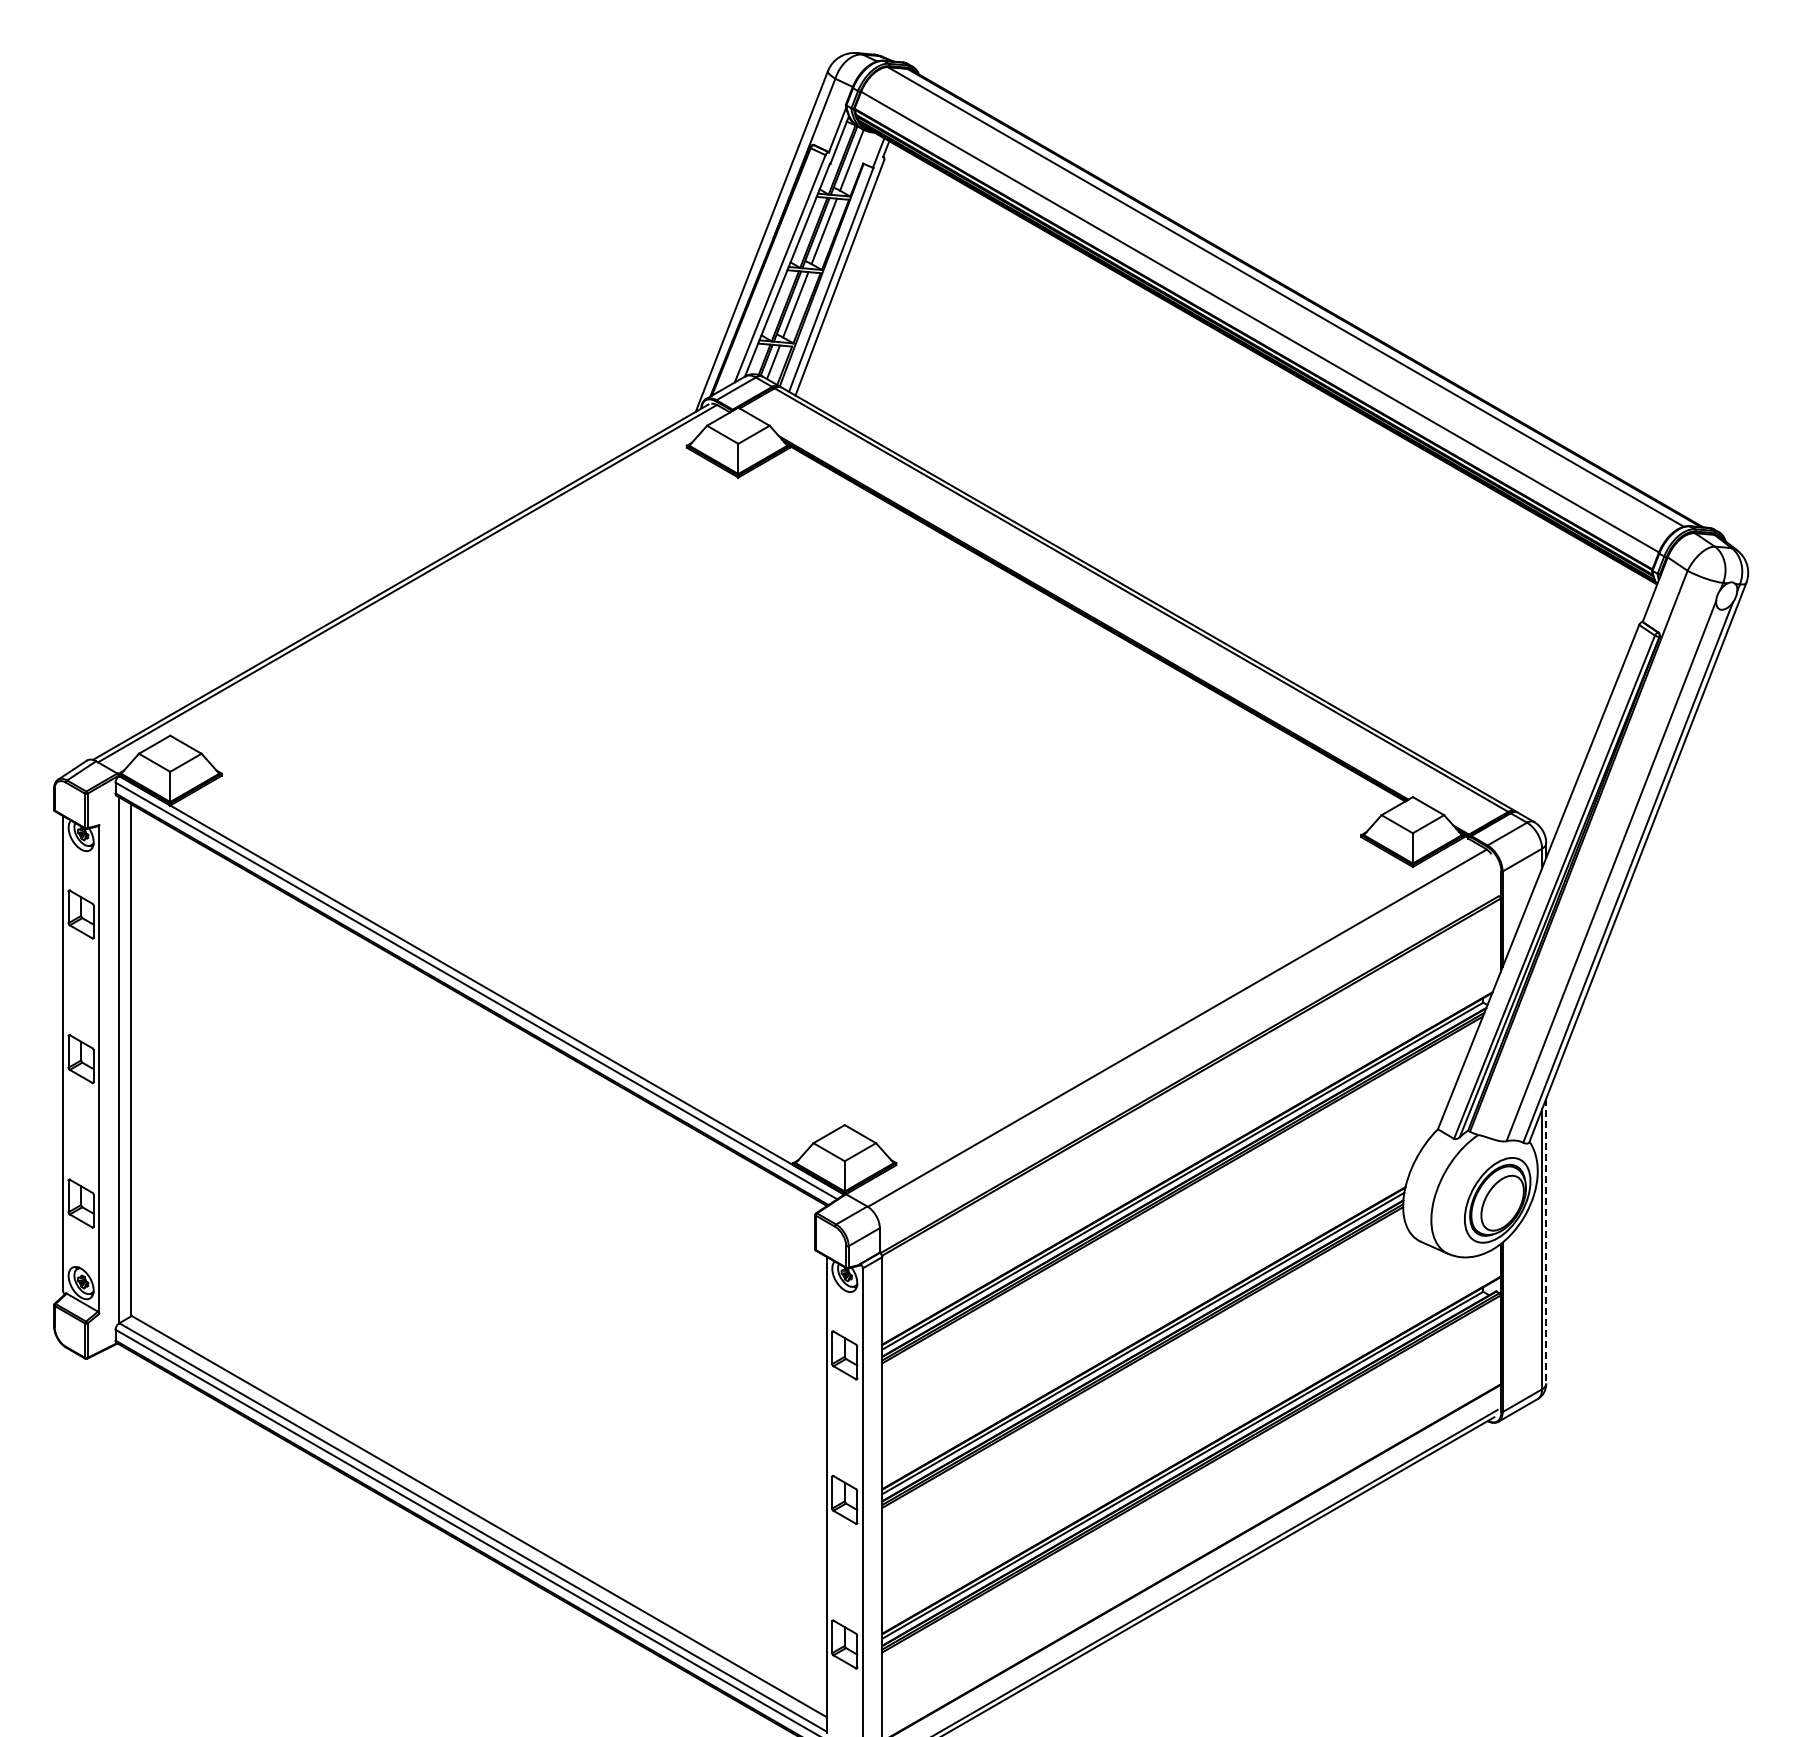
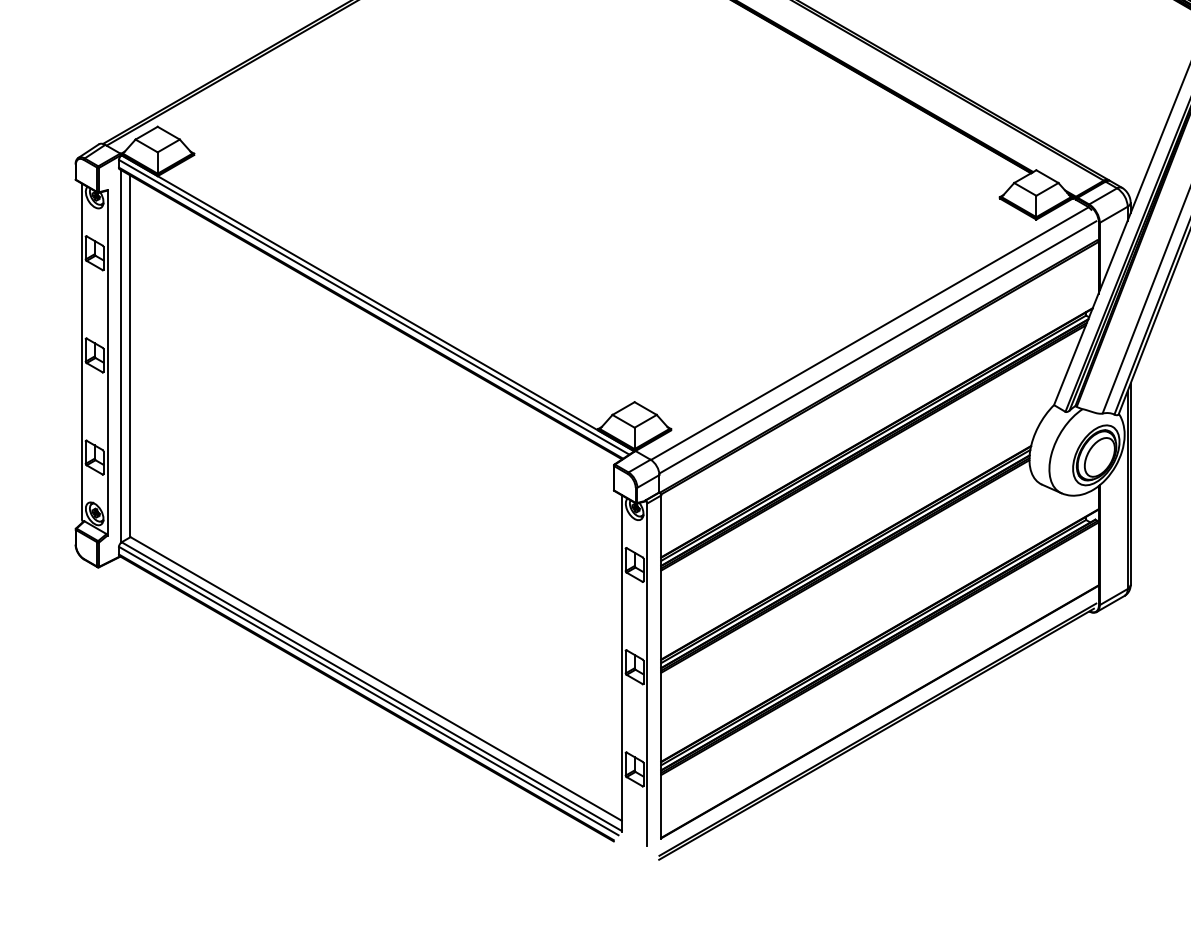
line: (1188, 1047) -> (877, 347), added
line: (1546, 1241) -> (1130, 484), dashed -> solid

